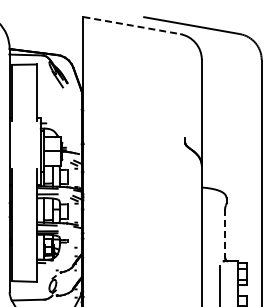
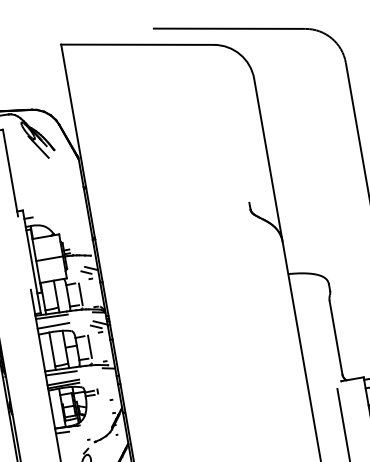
line: (132, 25) -> (138, 44), dashed -> solid
line: (225, 233) -> (336, 338), dashed -> solid

